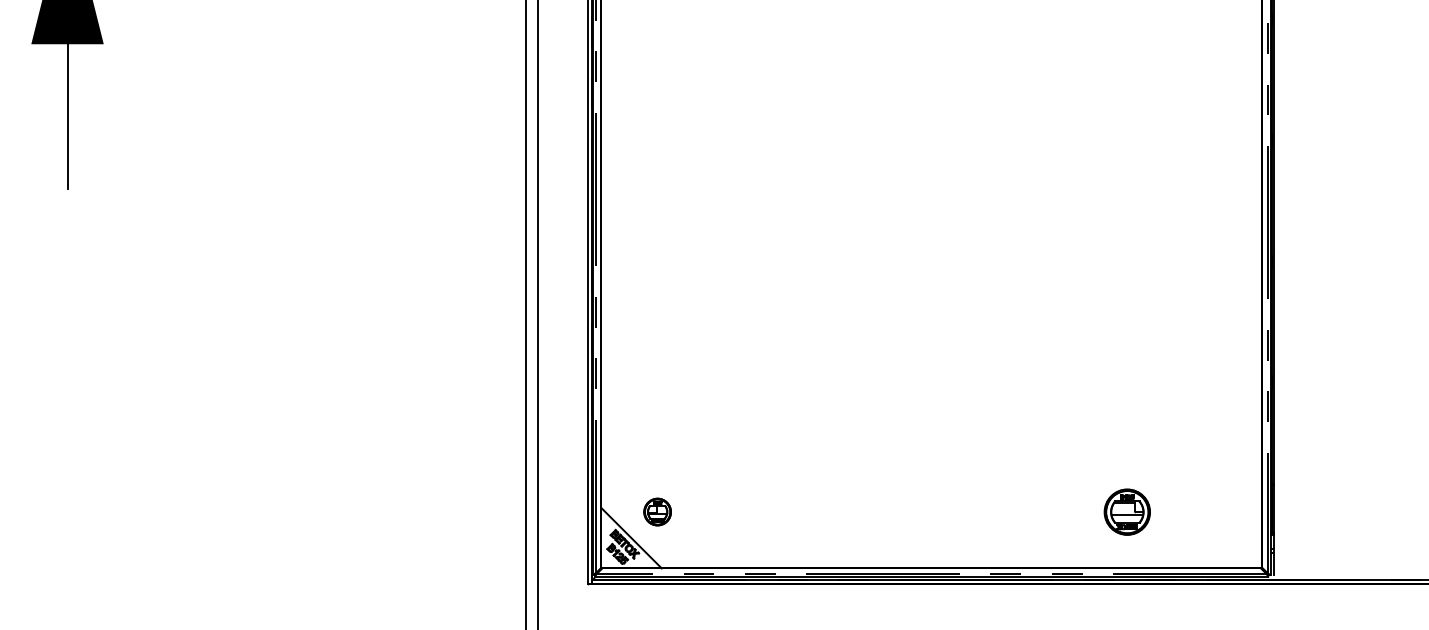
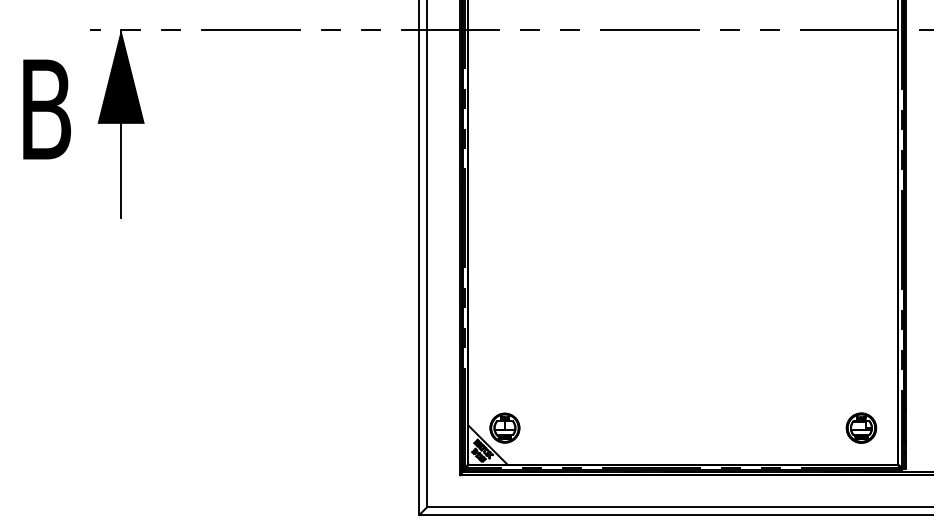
part: (656, 511) -> (504, 427), size x1.67
part: (1127, 511) -> (861, 427), moved

